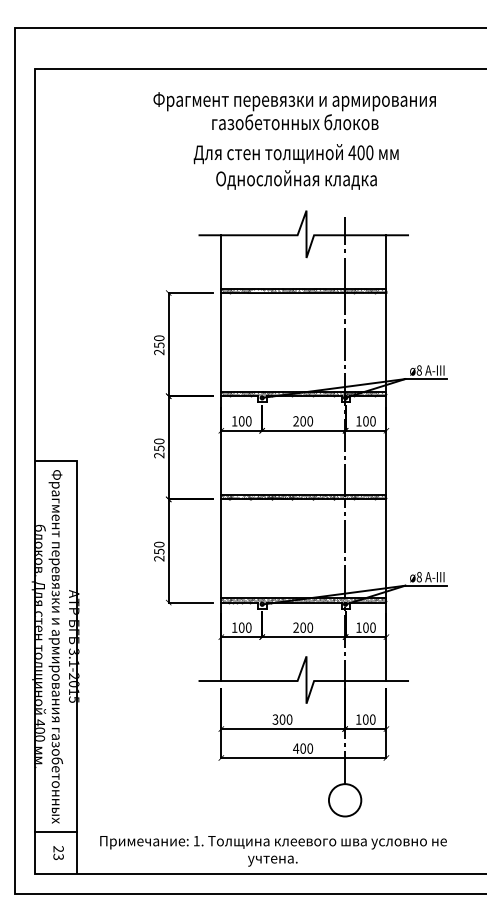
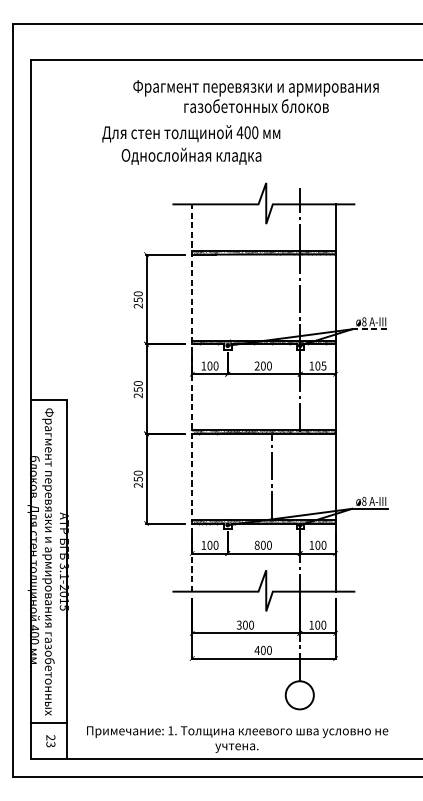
text: (295, 166) -> (190, 144), moved
line: (425, 379) -> (369, 329), solid -> dashed
text: (372, 421) -> (323, 366), 100 -> 105
line: (221, 458) -> (192, 398), solid -> dashed
line: (345, 548) -> (272, 476), moved
text: (296, 627) -> (257, 545), 200 -> 800

